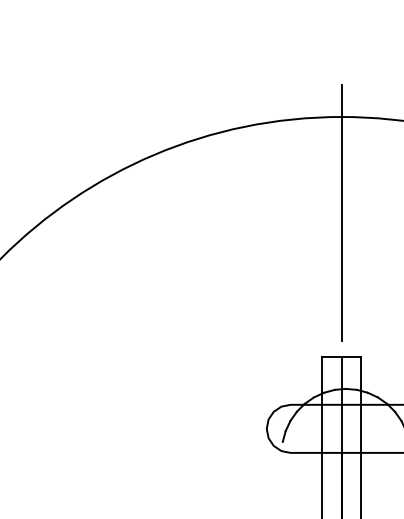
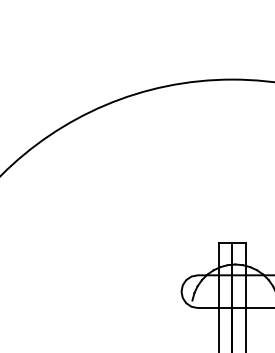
line: (341, 212) -> (232, 144), removed

